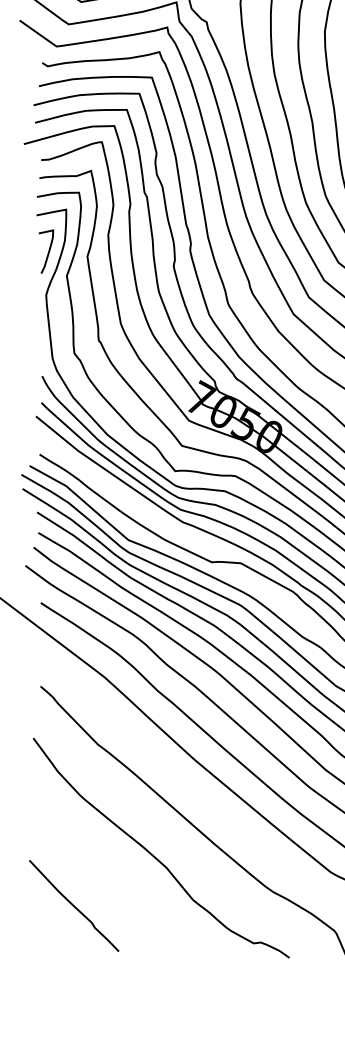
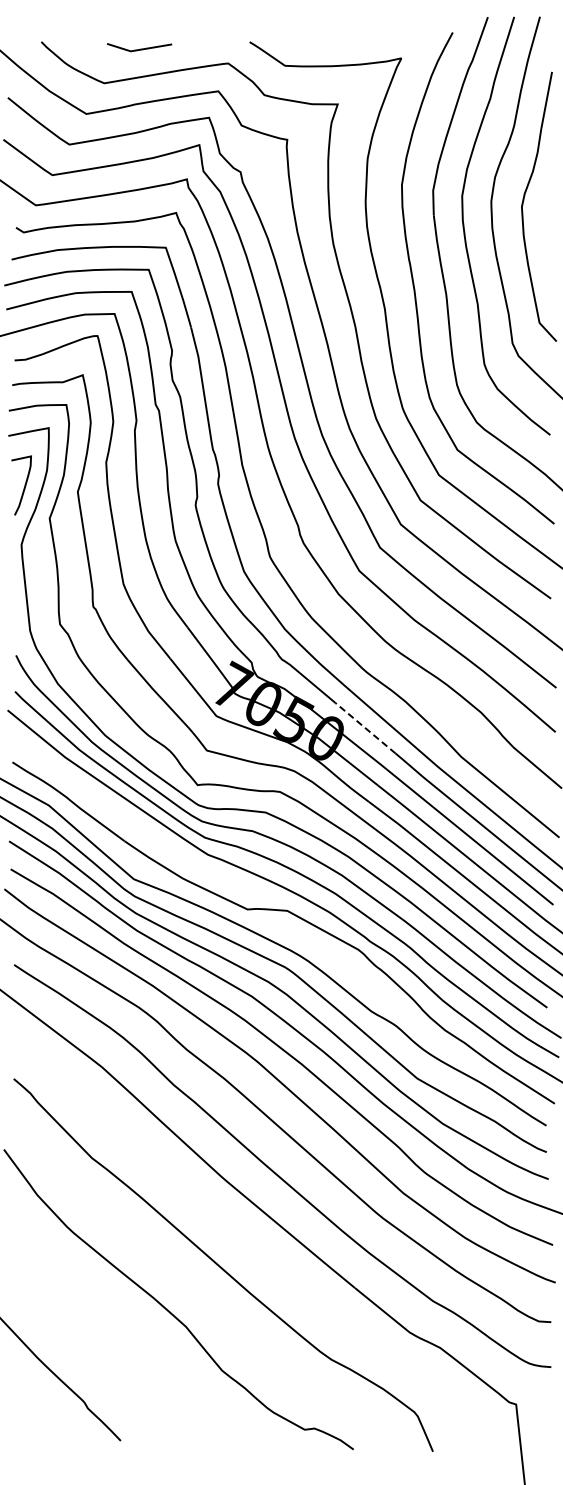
line: (298, 428) -> (365, 727), solid -> dashed

